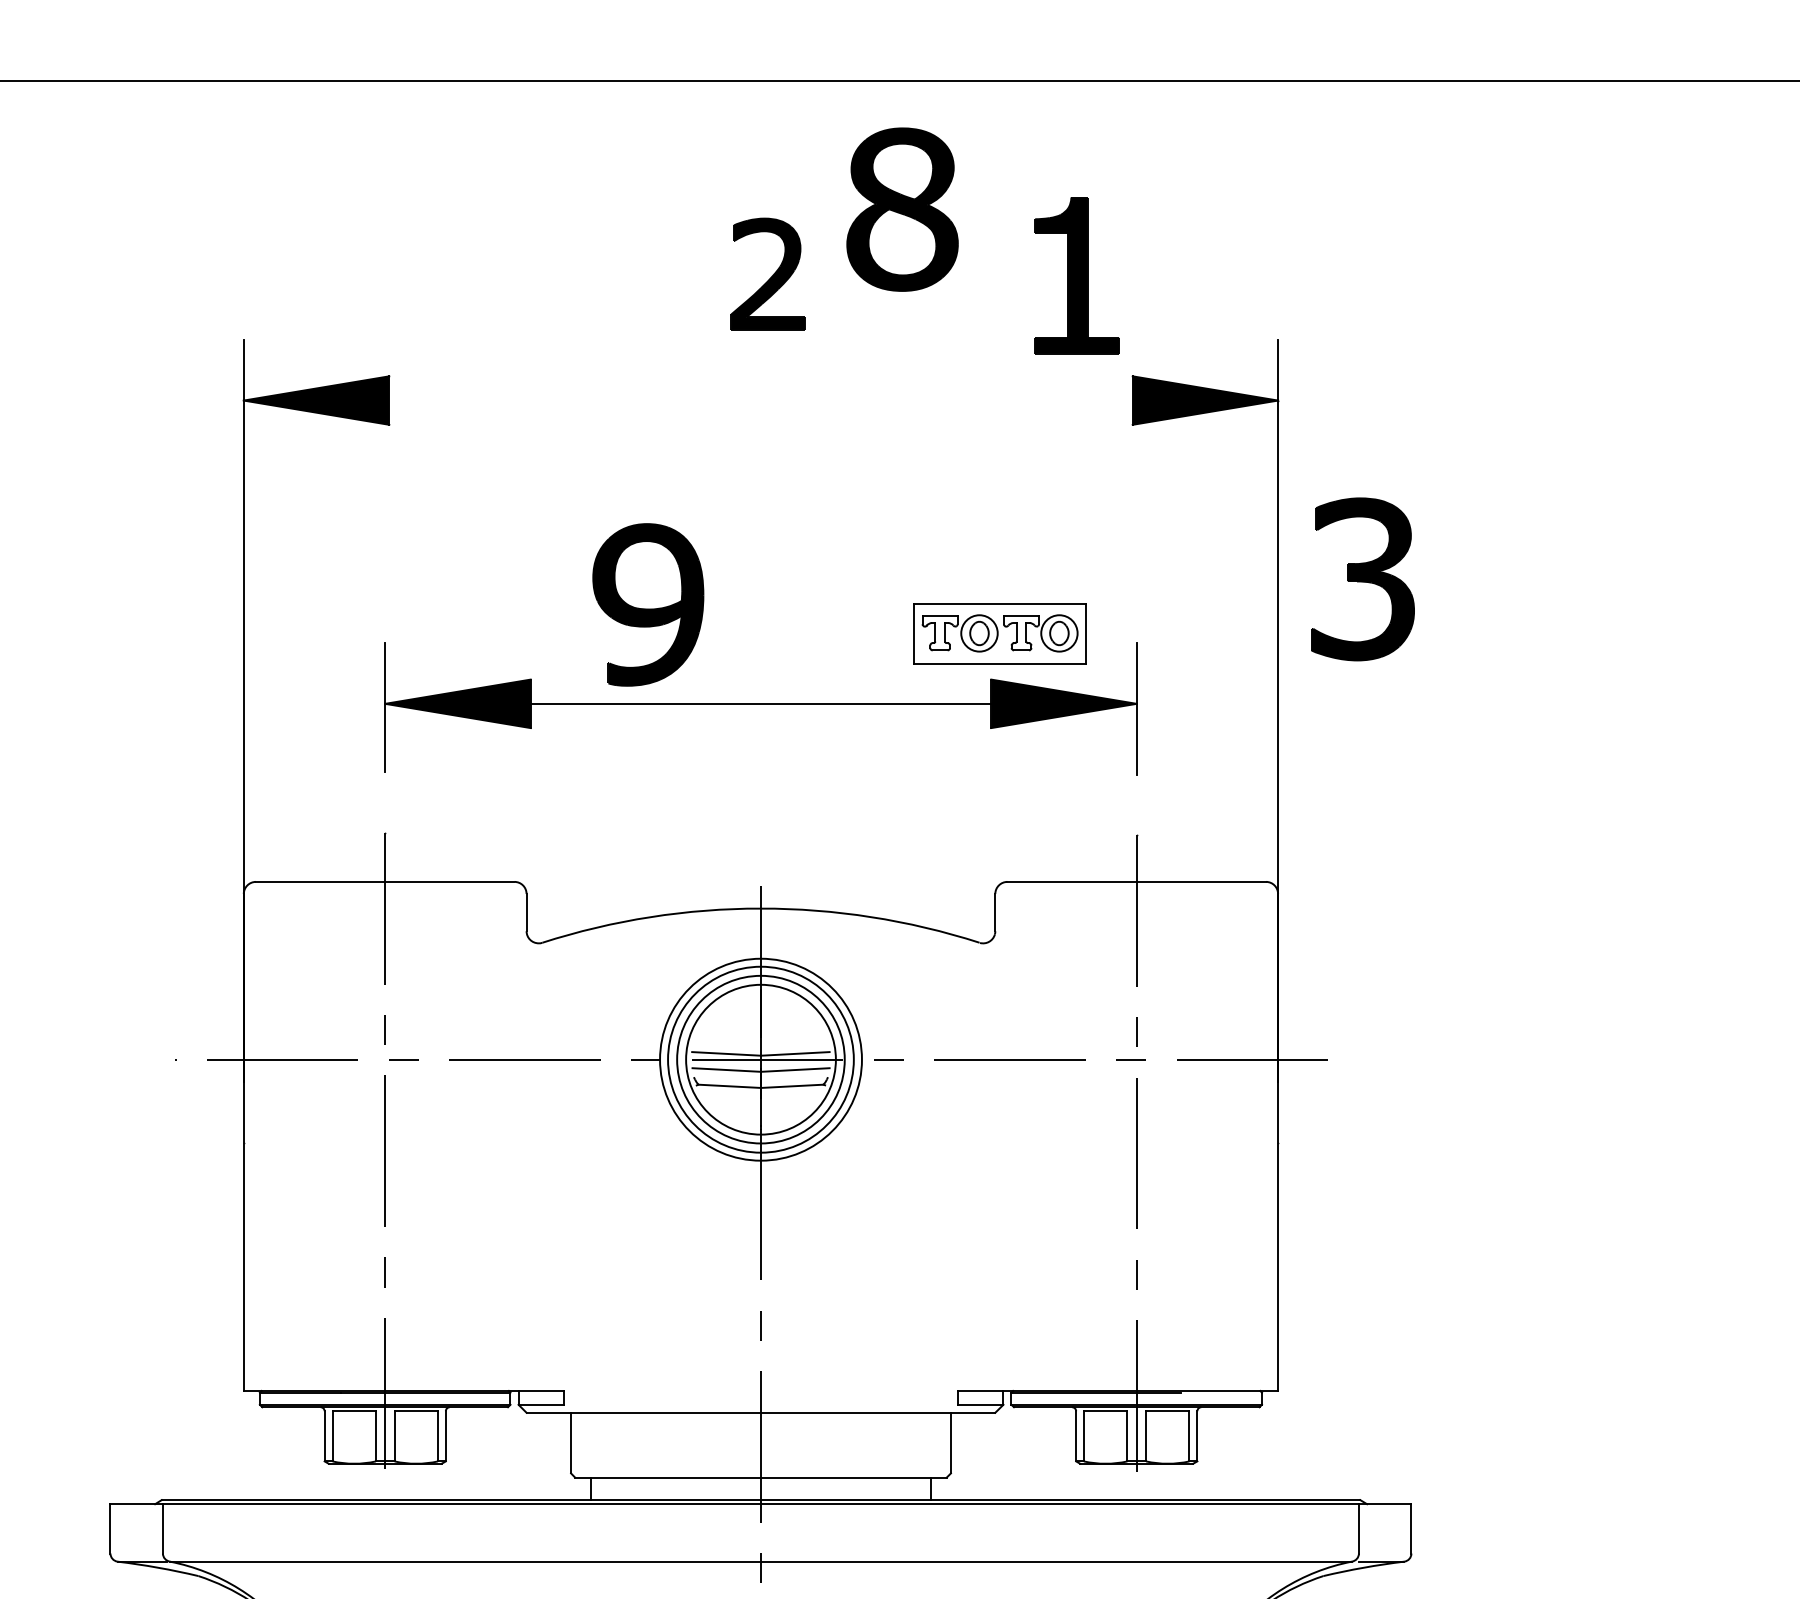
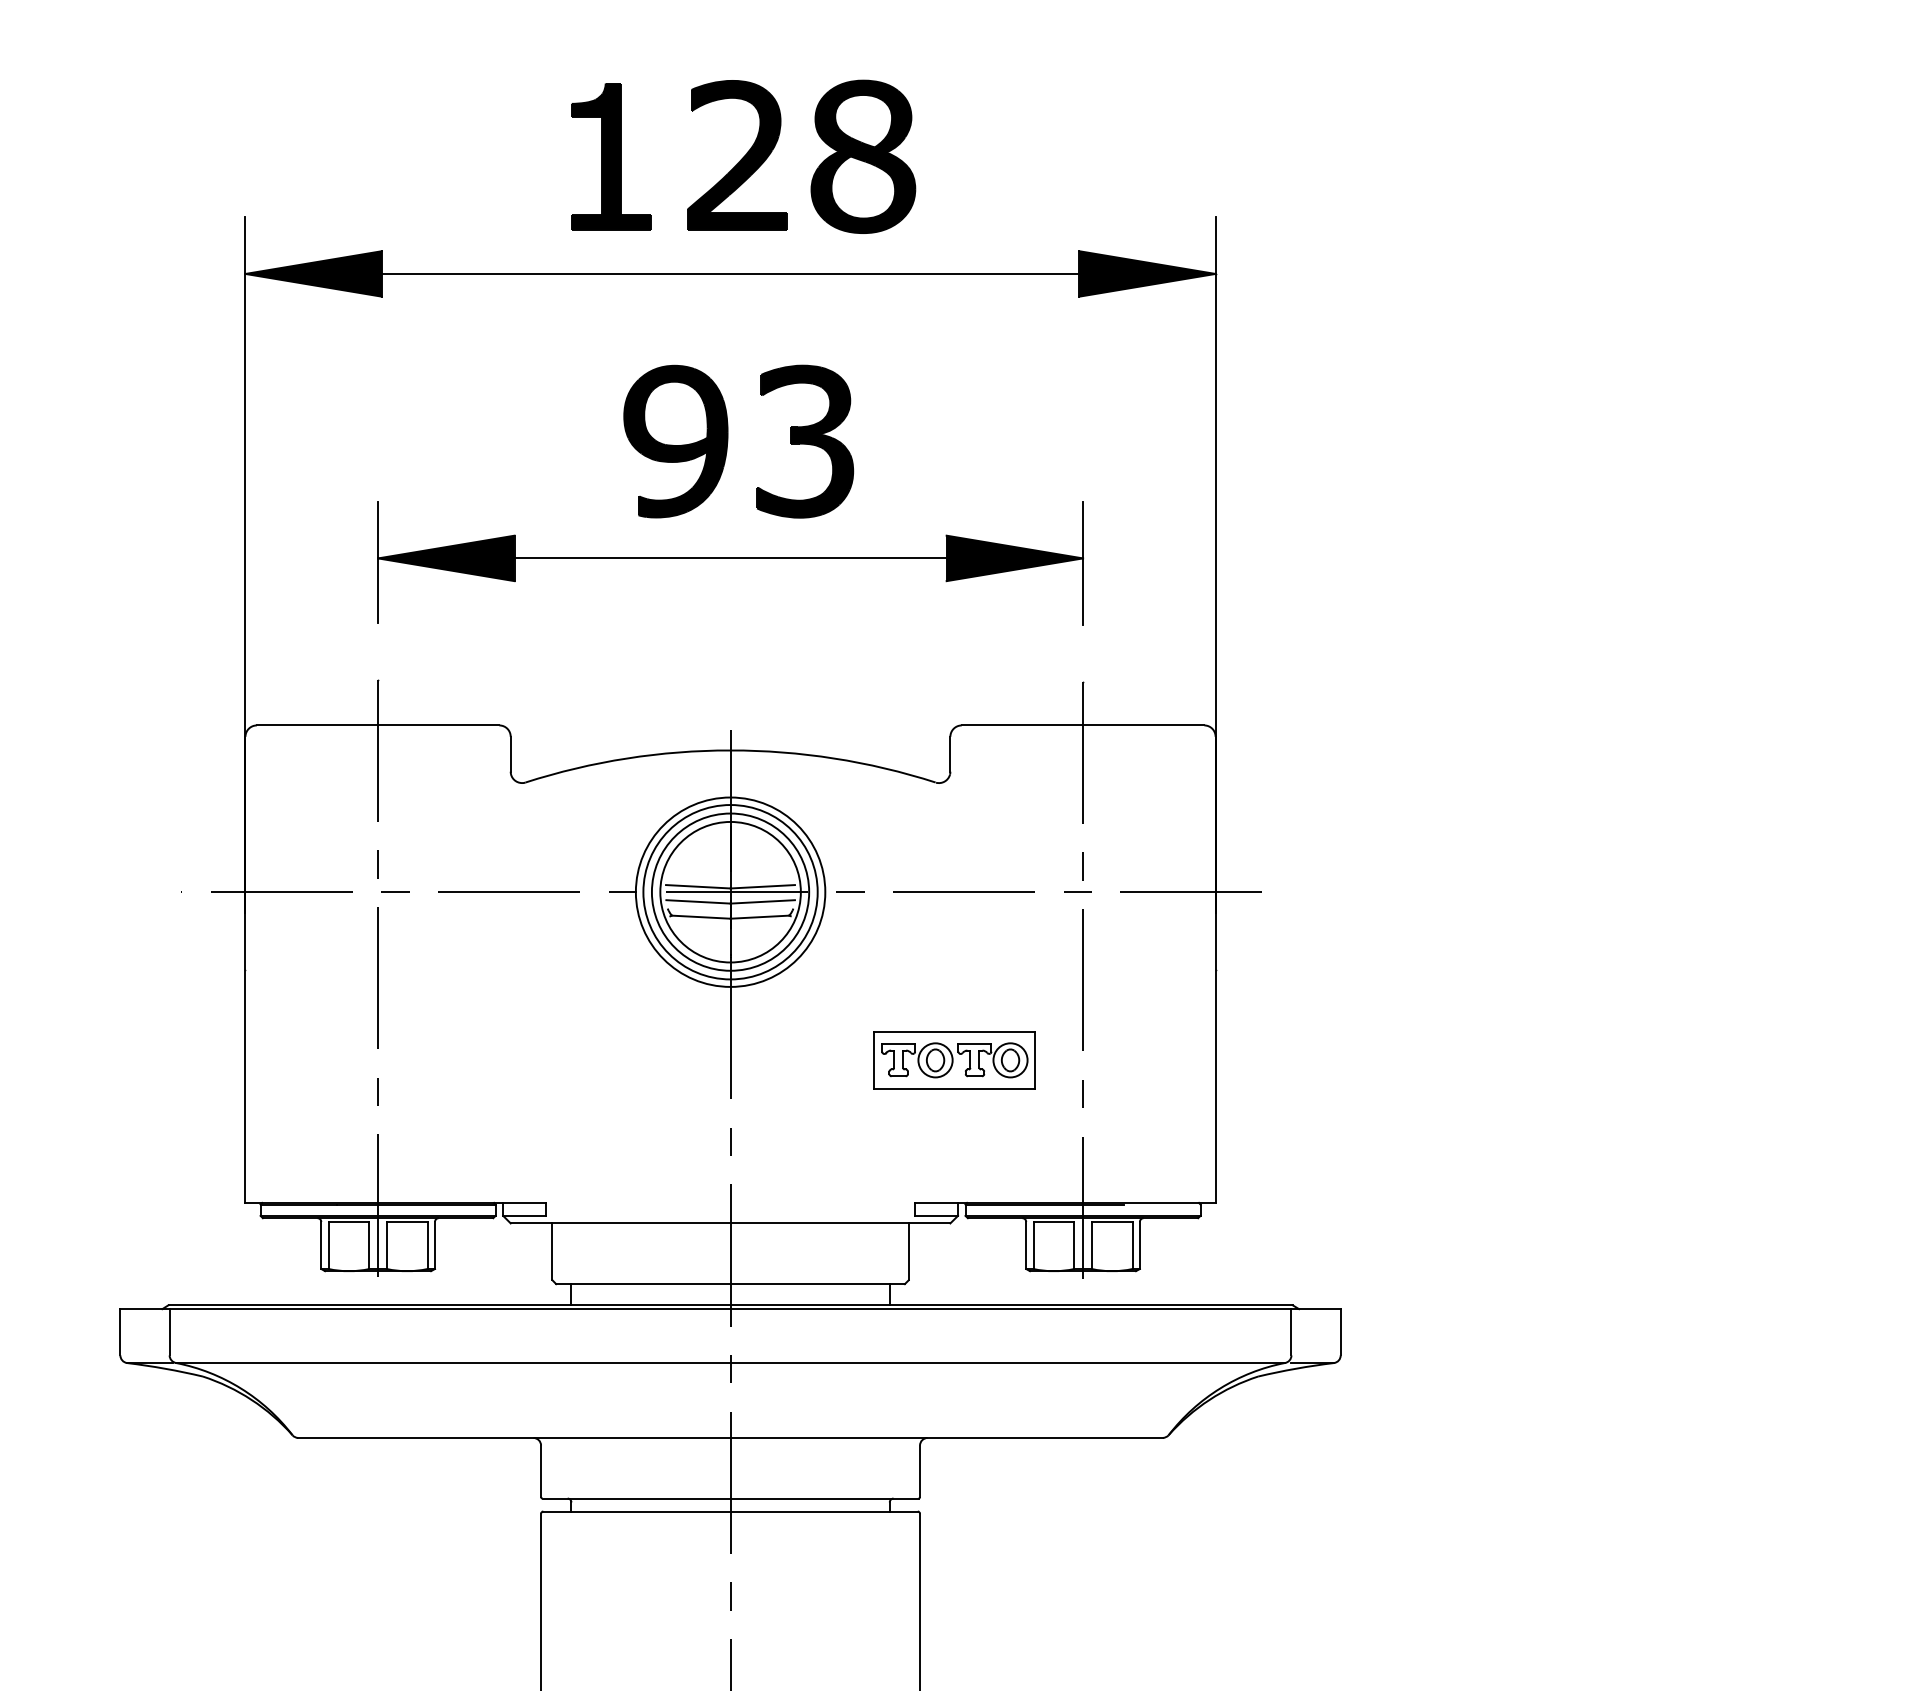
part: (902, 209) -> (863, 156), moved
part: (768, 274) -> (737, 155), size x1.43
part: (1077, 275) -> (611, 156), moved
line: (760, 400) -> (730, 273), added
part: (1363, 579) -> (805, 441), moved
part: (647, 604) -> (675, 441), moved
part: (999, 633) -> (954, 1060), moved

